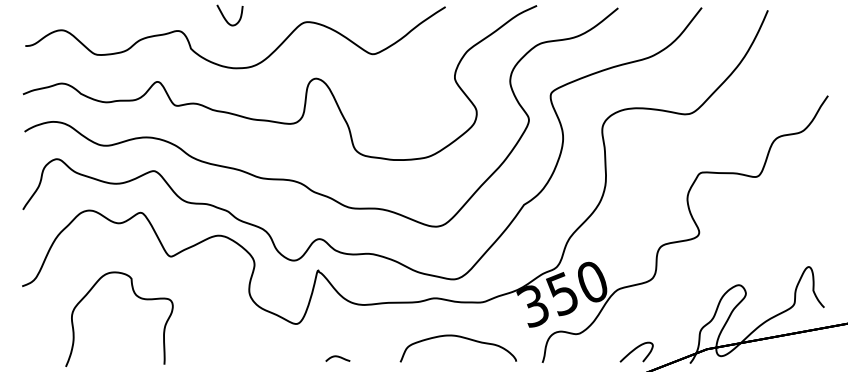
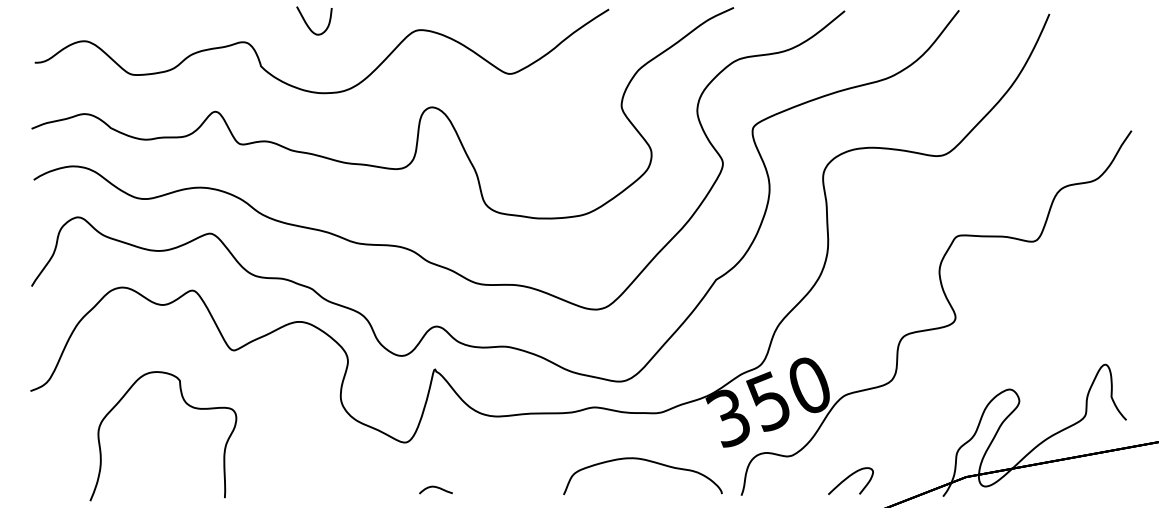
curve: (457, 337) -> (641, 460), moved
curve: (636, 349) -> (850, 477), moved
curve: (337, 357) -> (435, 488), moved

